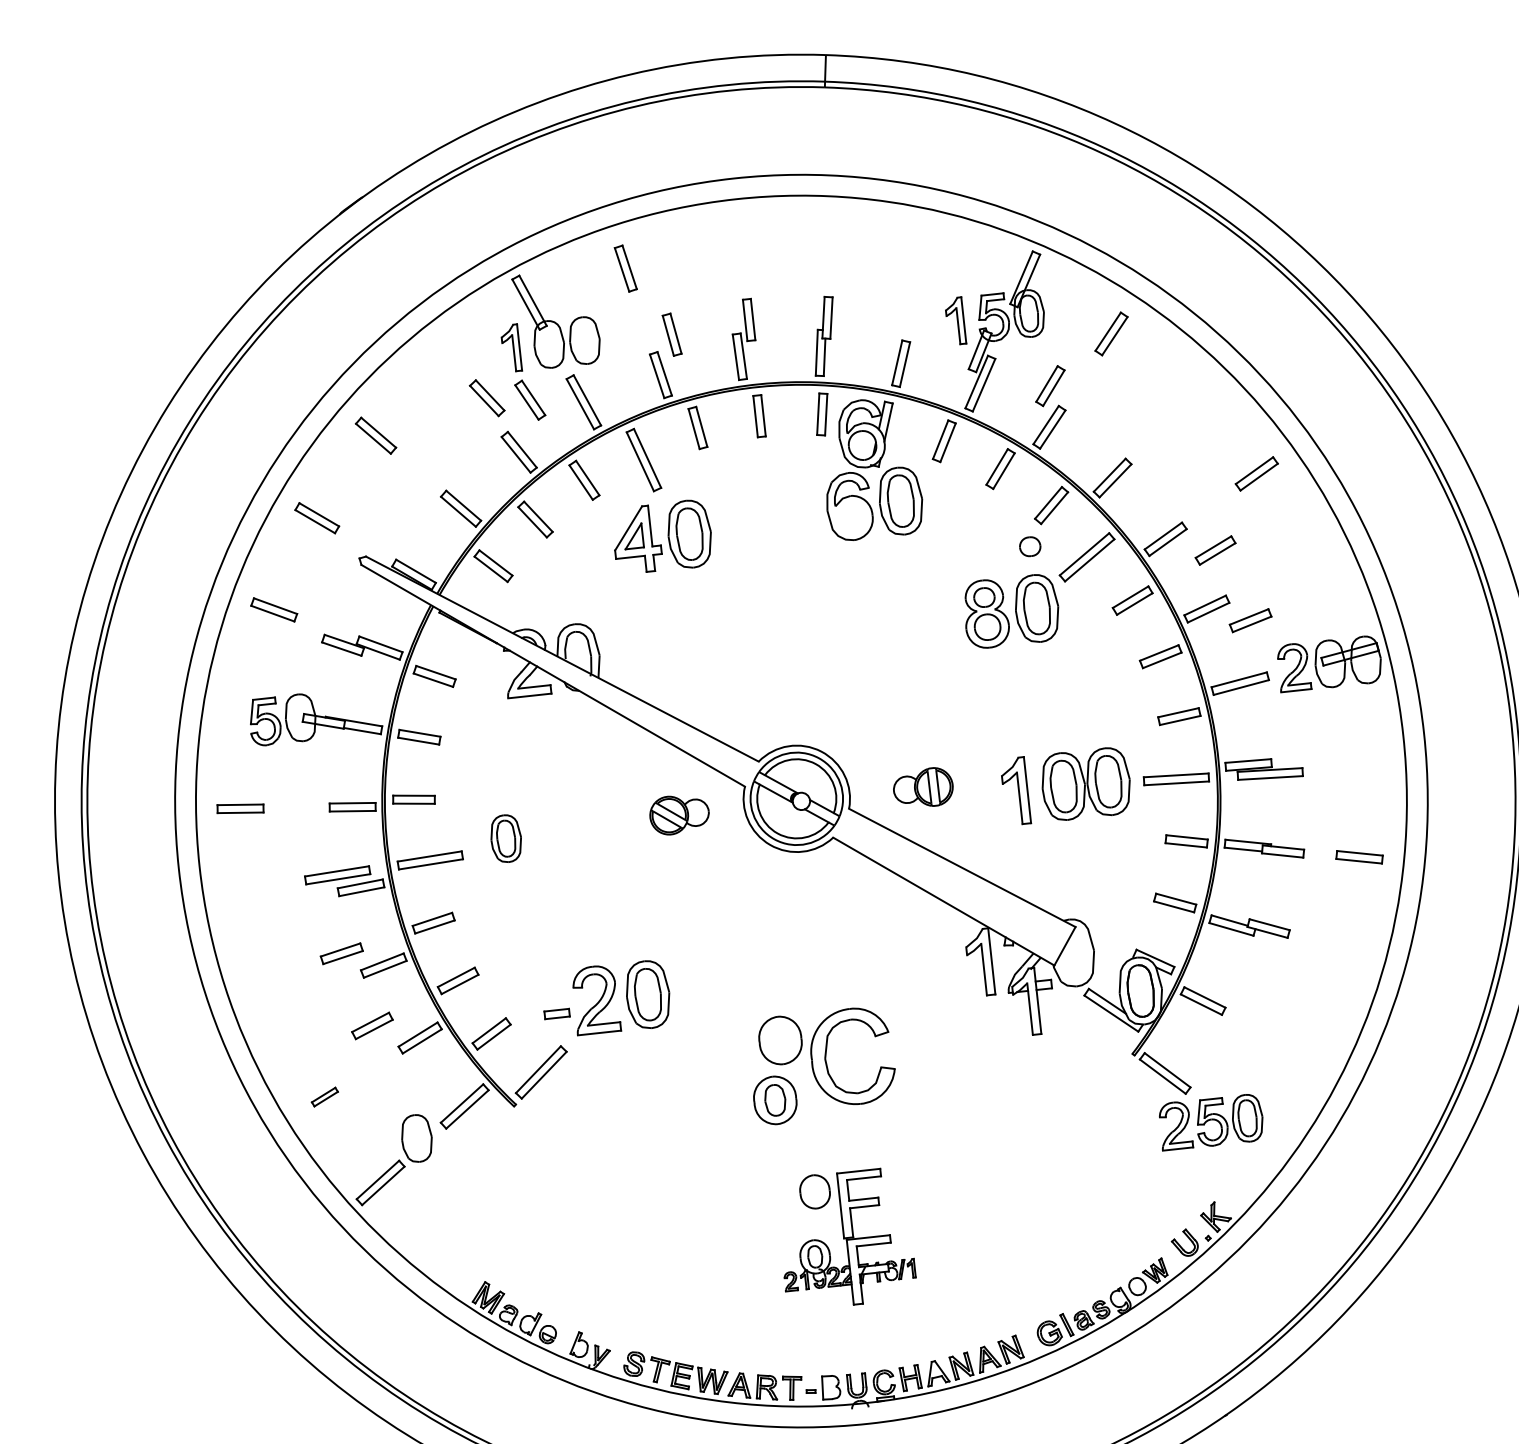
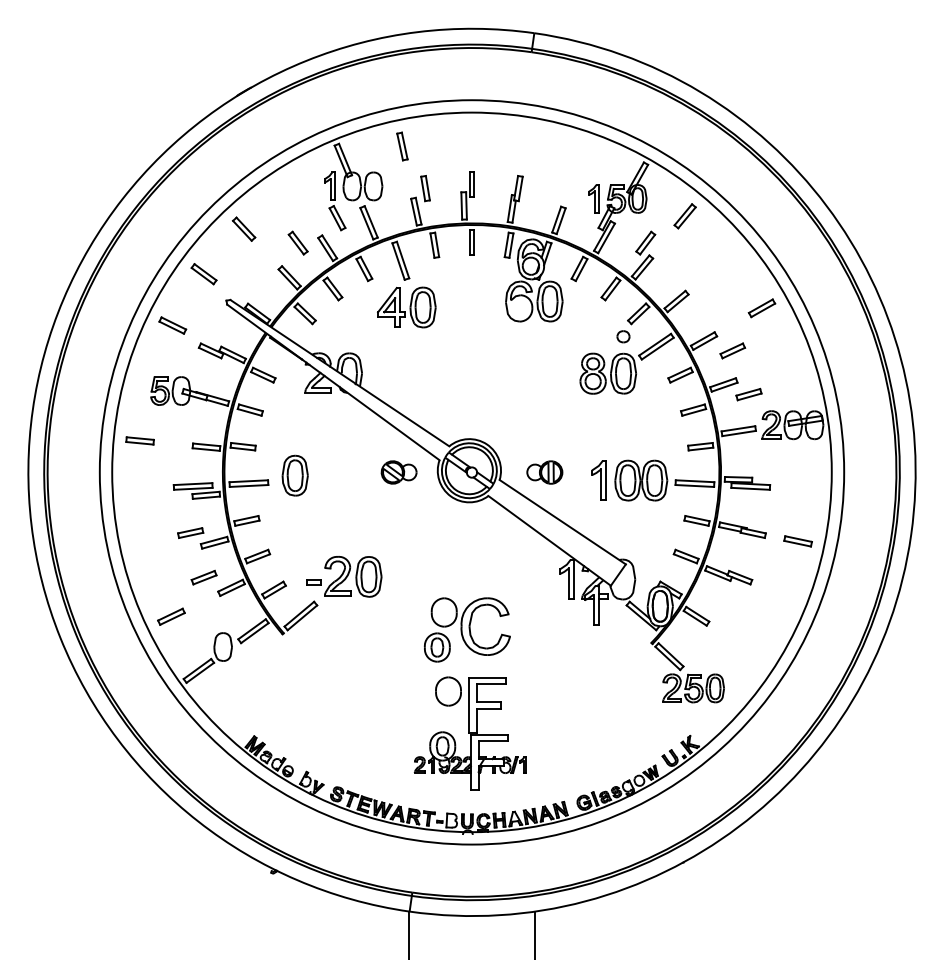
part: (485, 397) -> (297, 242), moved
part: (505, 838) -> (294, 475), size x1.43
part: (324, 1096) -> (171, 616), size x1.67
part: (844, 1238) -> (469, 733), size x1.43

